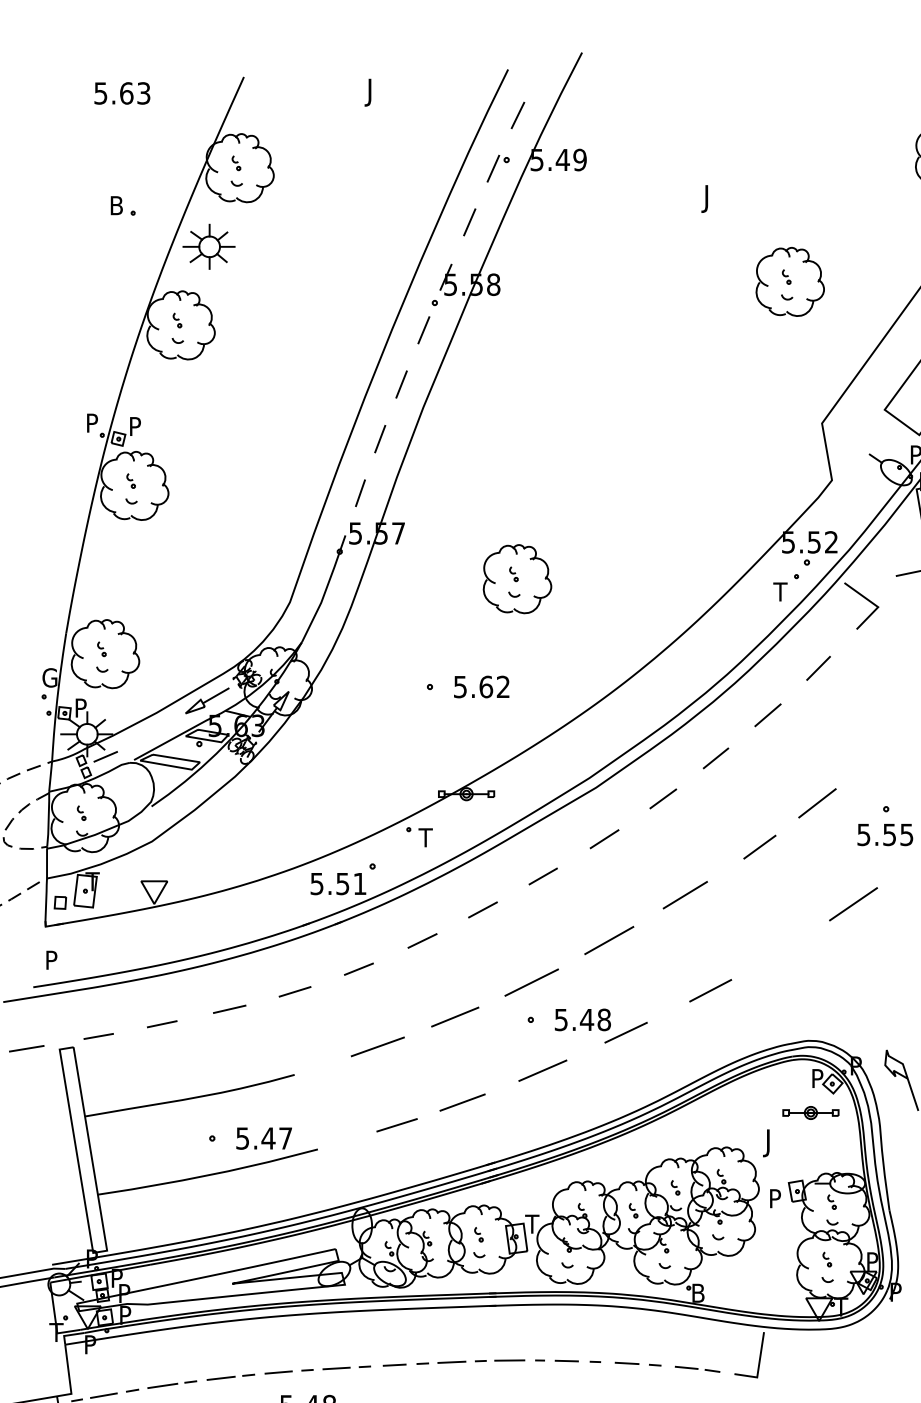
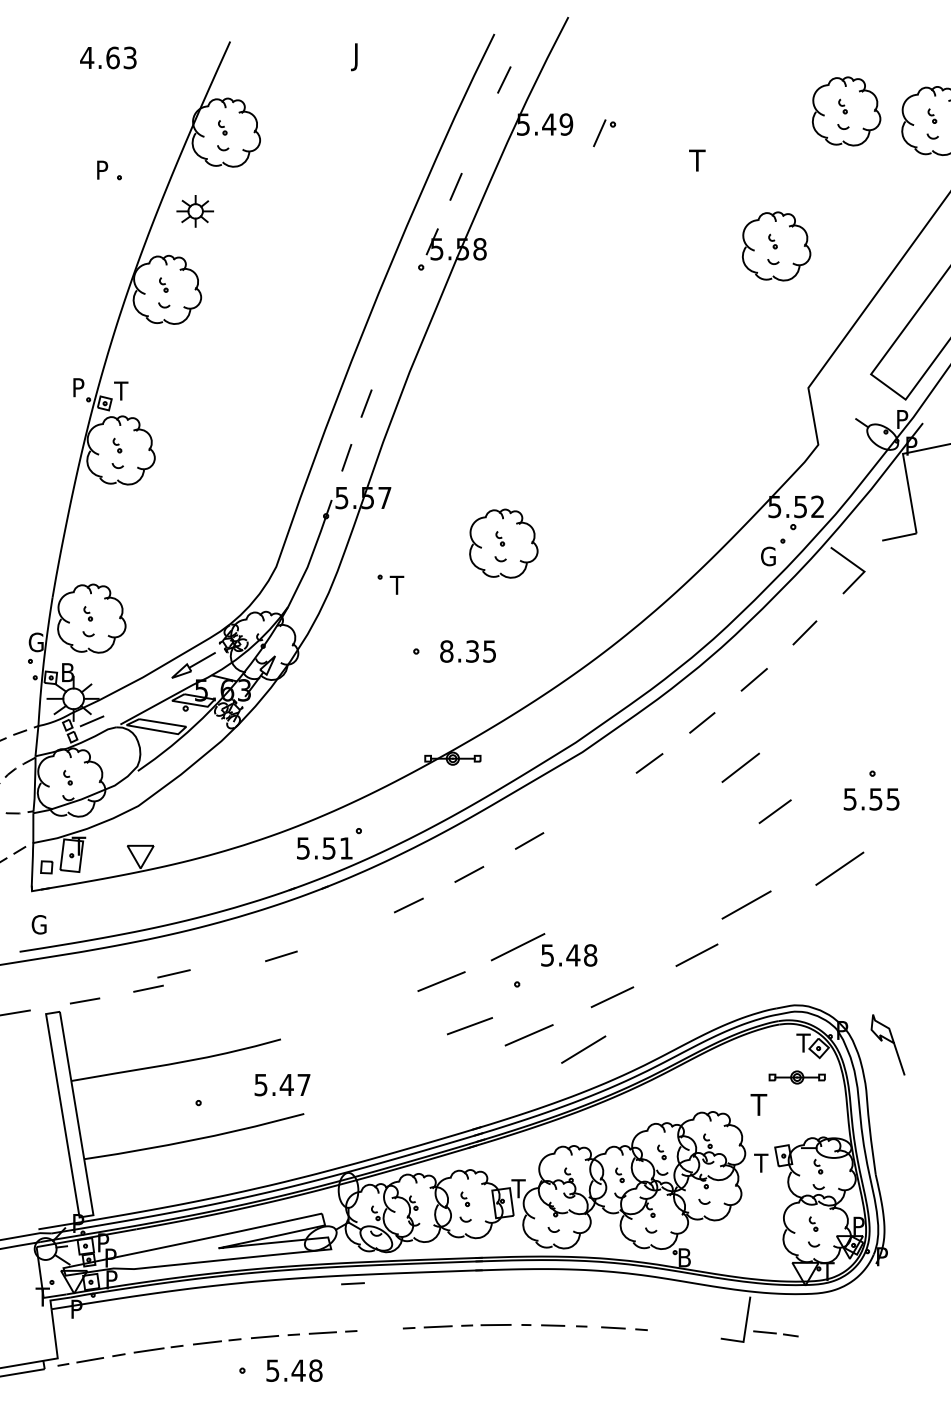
text: (101, 93) -> (87, 58), 5.63 -> 4.63
part: (860, 146) -> (846, 111), added
part: (498, 168) -> (604, 133), moved
text: (710, 198) -> (696, 163), J -> T
text: (118, 204) -> (104, 169), B -> P
part: (208, 246) -> (194, 211), size x0.7
line: (423, 329) -> (409, 294), removed
line: (401, 384) -> (387, 349), removed
text: (135, 425) -> (121, 390), P -> T
text: (781, 591) -> (767, 556), T -> G
text: (481, 686) -> (467, 651), 5.62 -> 8.35
text: (82, 707) -> (68, 672), P -> B
line: (817, 802) -> (740, 767), moved
part: (419, 836) -> (390, 584), moved
line: (604, 838) -> (590, 803), removed
line: (759, 846) -> (774, 811), moved
line: (685, 894) -> (583, 1049), moved
line: (609, 939) -> (746, 904), moved
text: (52, 959) -> (38, 924), P -> G
line: (359, 968) -> (345, 933), removed
line: (229, 1008) -> (173, 973), moved
text: (583, 1019) -> (569, 955), moved
line: (378, 1046) -> (364, 1011), removed
text: (817, 1077) -> (803, 1042), P -> T
line: (462, 1102) -> (469, 1026), moved
line: (396, 1124) -> (382, 1089), removed
text: (264, 1138) -> (282, 1085), moved
text: (772, 1142) -> (758, 1107), J -> T
text: (775, 1197) -> (761, 1162), P -> T
line: (394, 1364) -> (352, 1283), moved
line: (697, 1368) -> (775, 1333), moved

